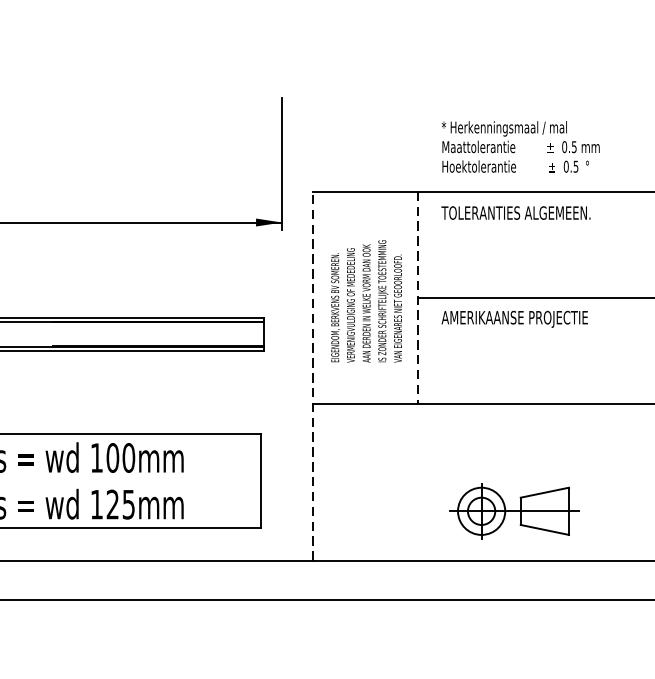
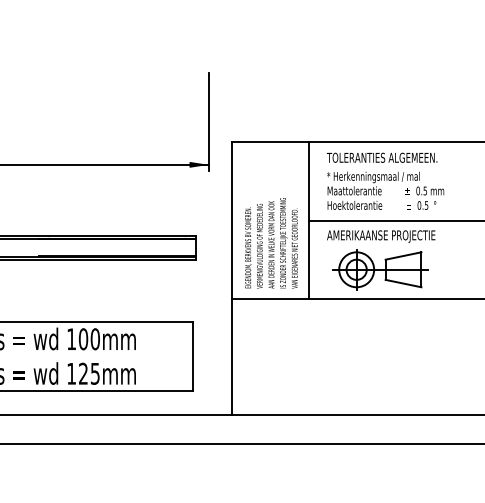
text: (520, 146) -> (385, 190), moved
line: (417, 297) -> (309, 220), dashed -> solid
text: (366, 301) -> (271, 243), moved
line: (312, 375) -> (231, 278), dashed -> solid
part: (513, 510) -> (380, 269), moved

